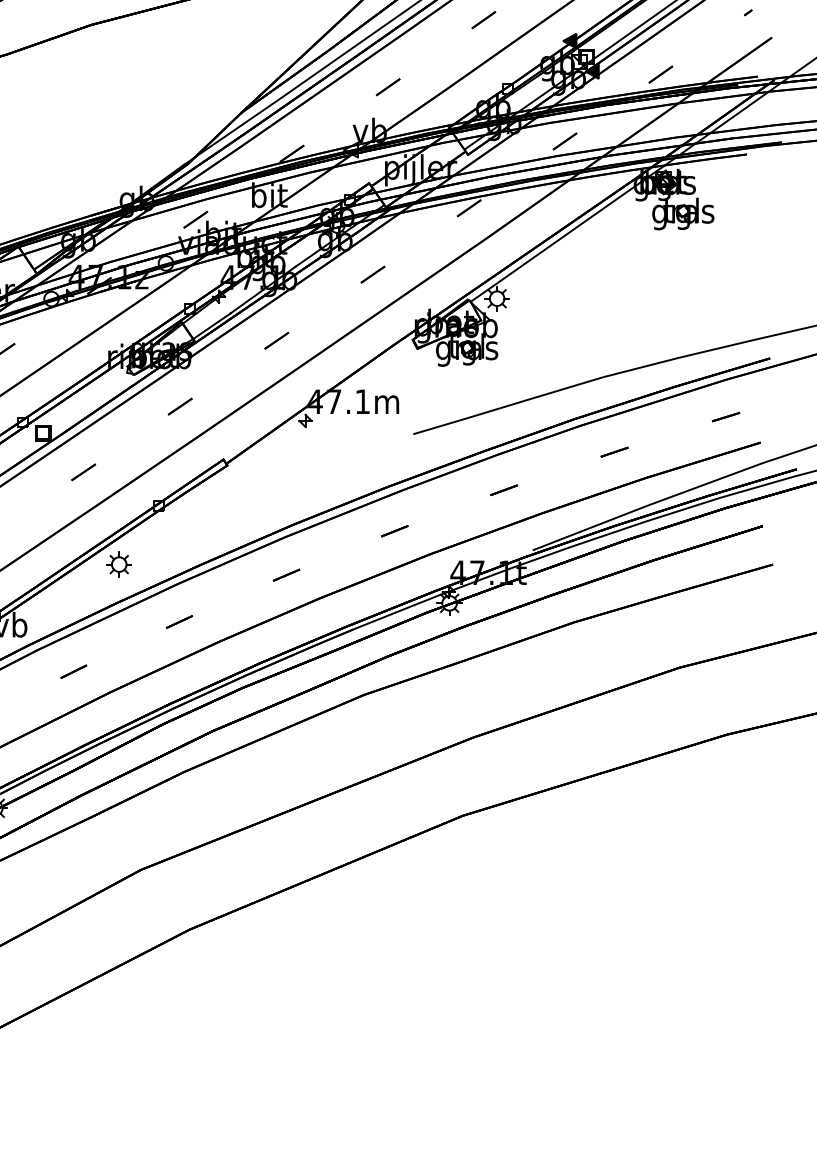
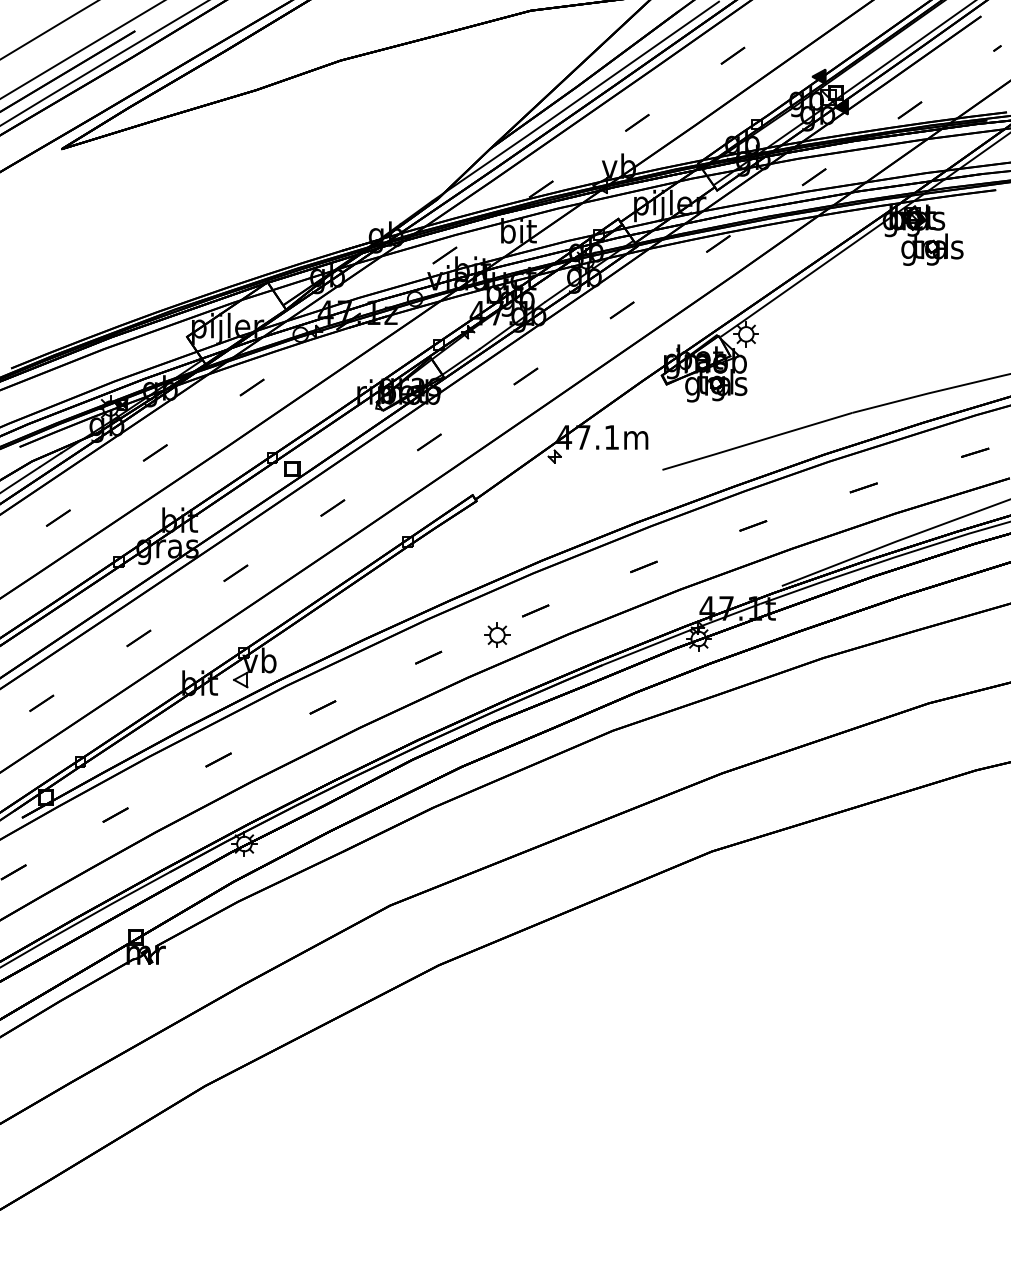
part: (119, 563) -> (497, 634), moved

